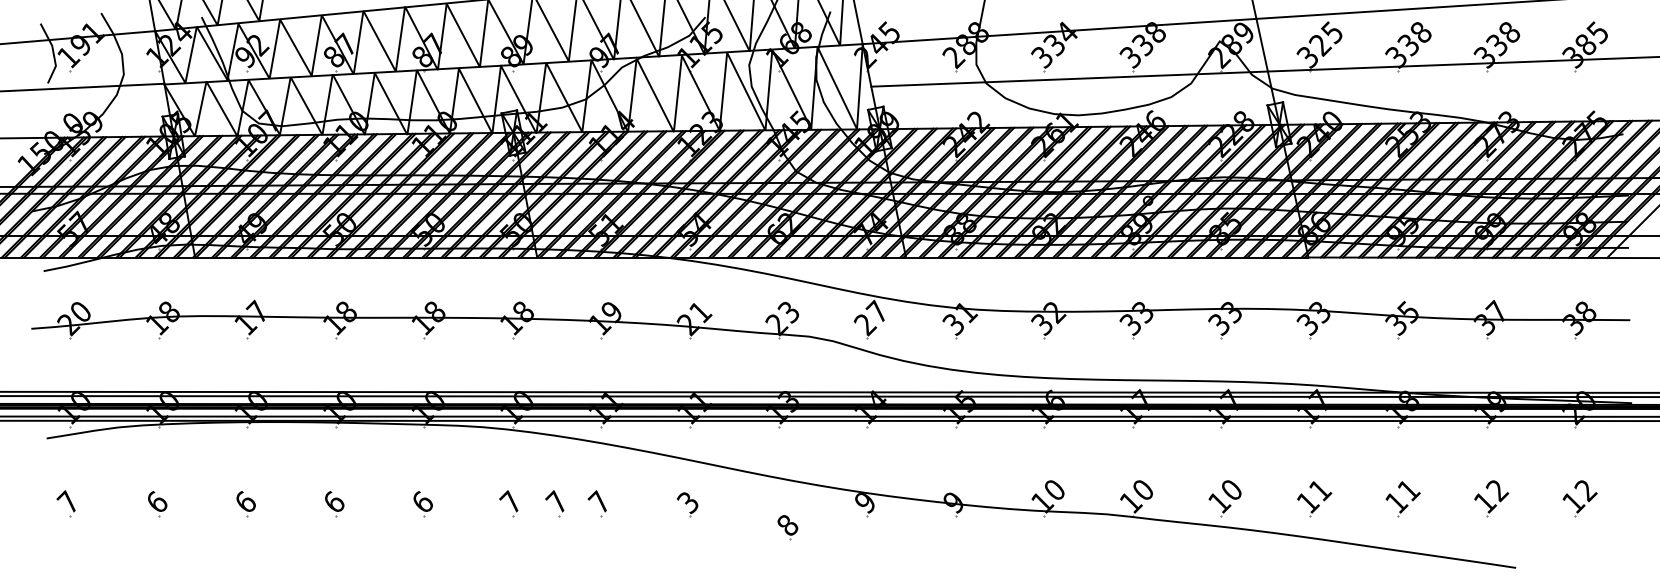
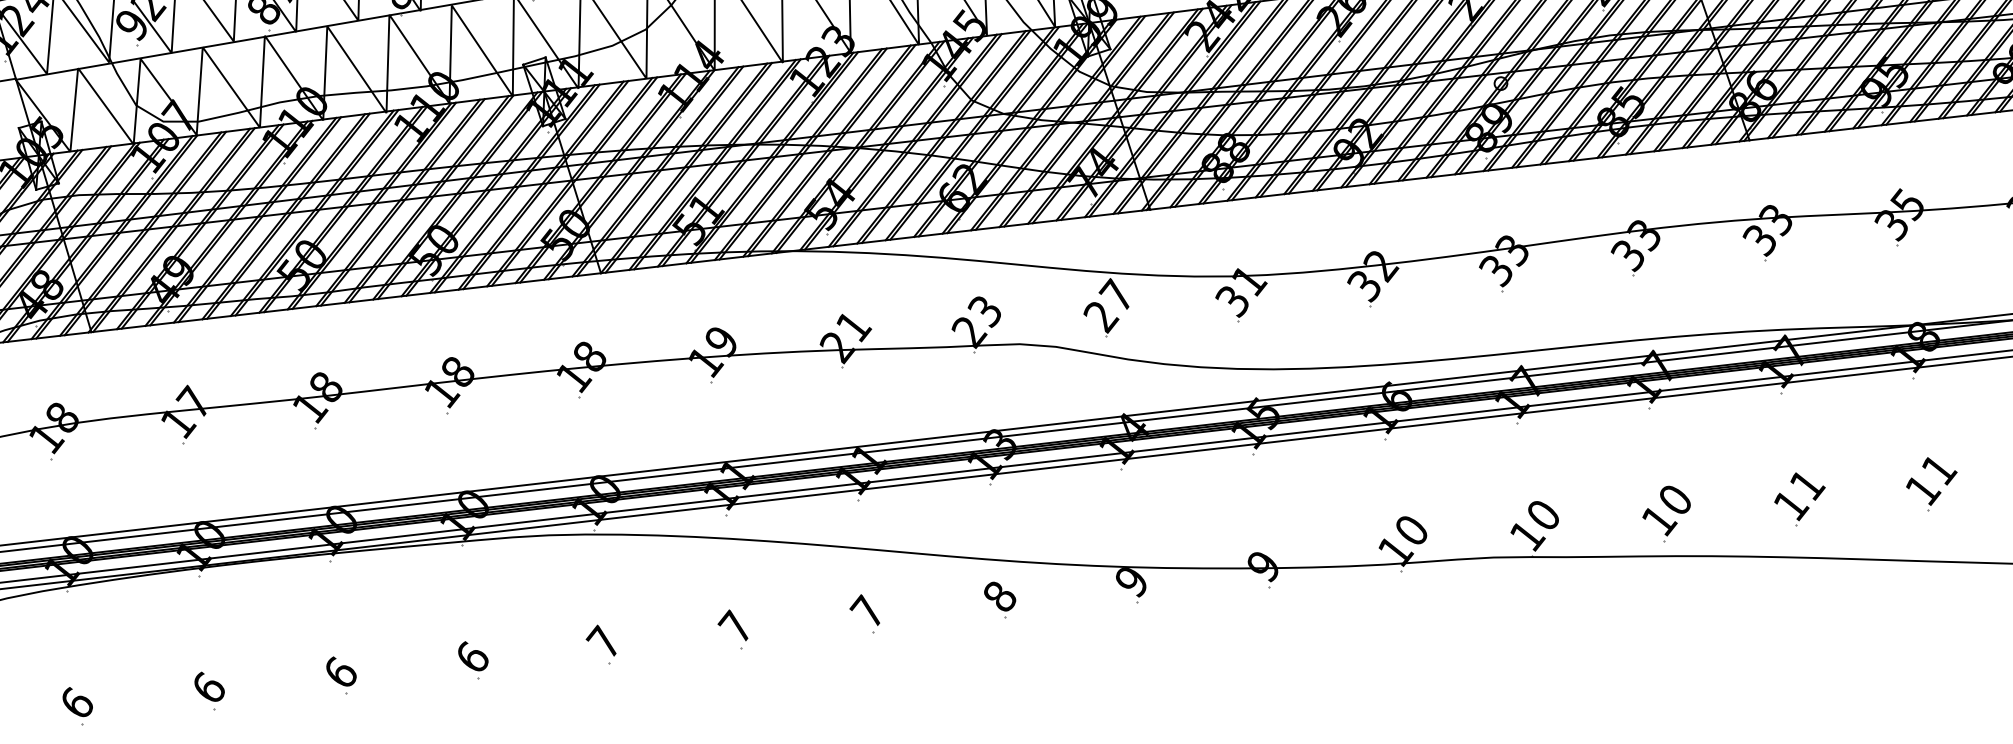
text: (687, 502) -> (866, 612), 3 -> 7
part: (554, 503) -> (669, 636), removed
part: (787, 527) -> (999, 599), moved

